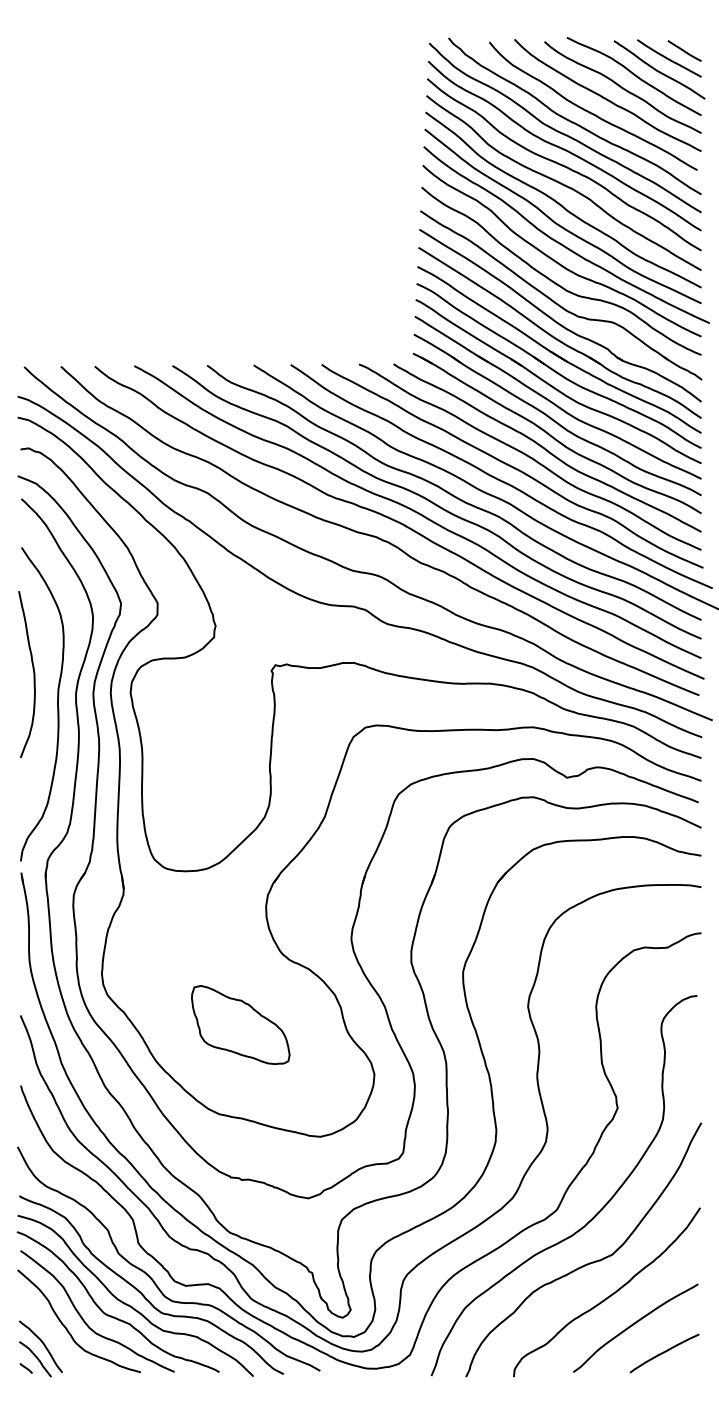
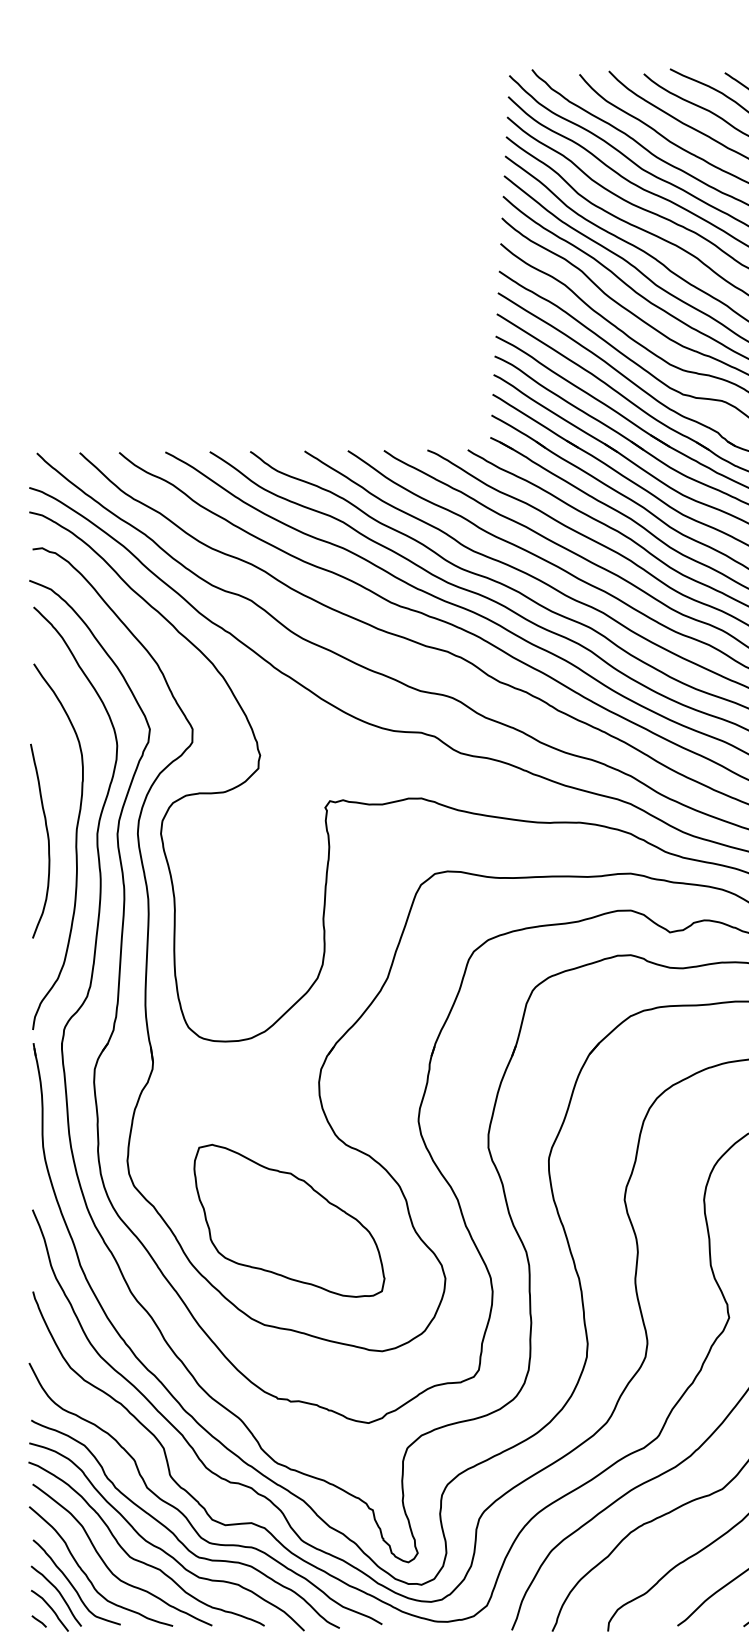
curve: (33, 674) -> (47, 841), moved
part: (240, 1024) -> (289, 1220), size x1.67
curve: (54, 1335) -> (72, 1583), added

